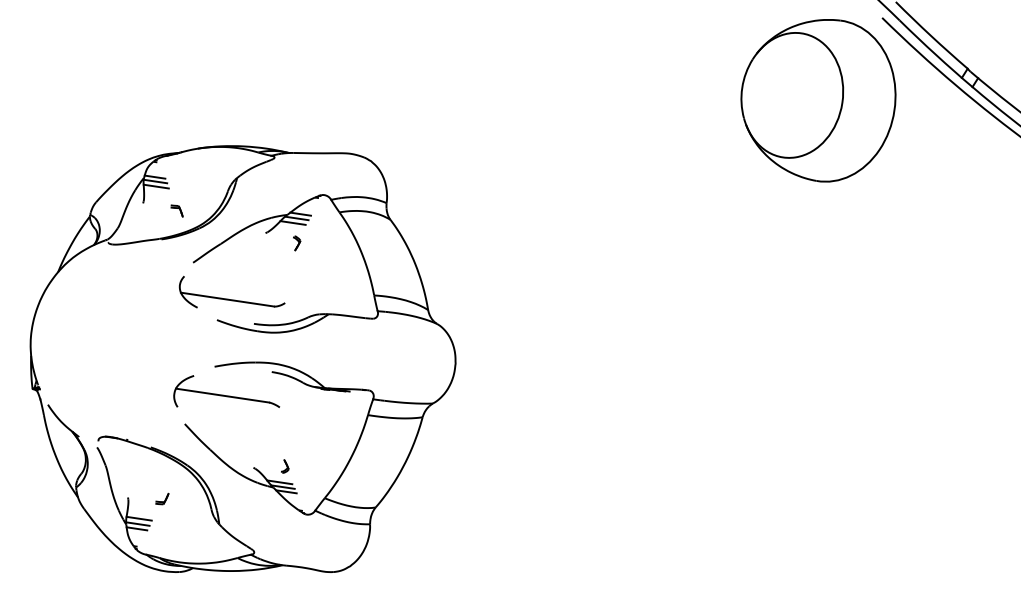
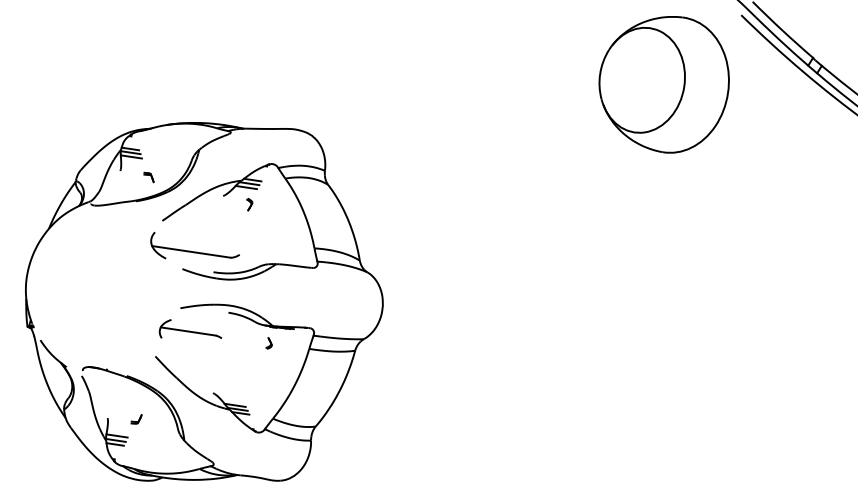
part: (818, 100) -> (664, 84), moved
part: (226, 391) -> (190, 329), size x0.7
part: (285, 466) -> (269, 343), moved

